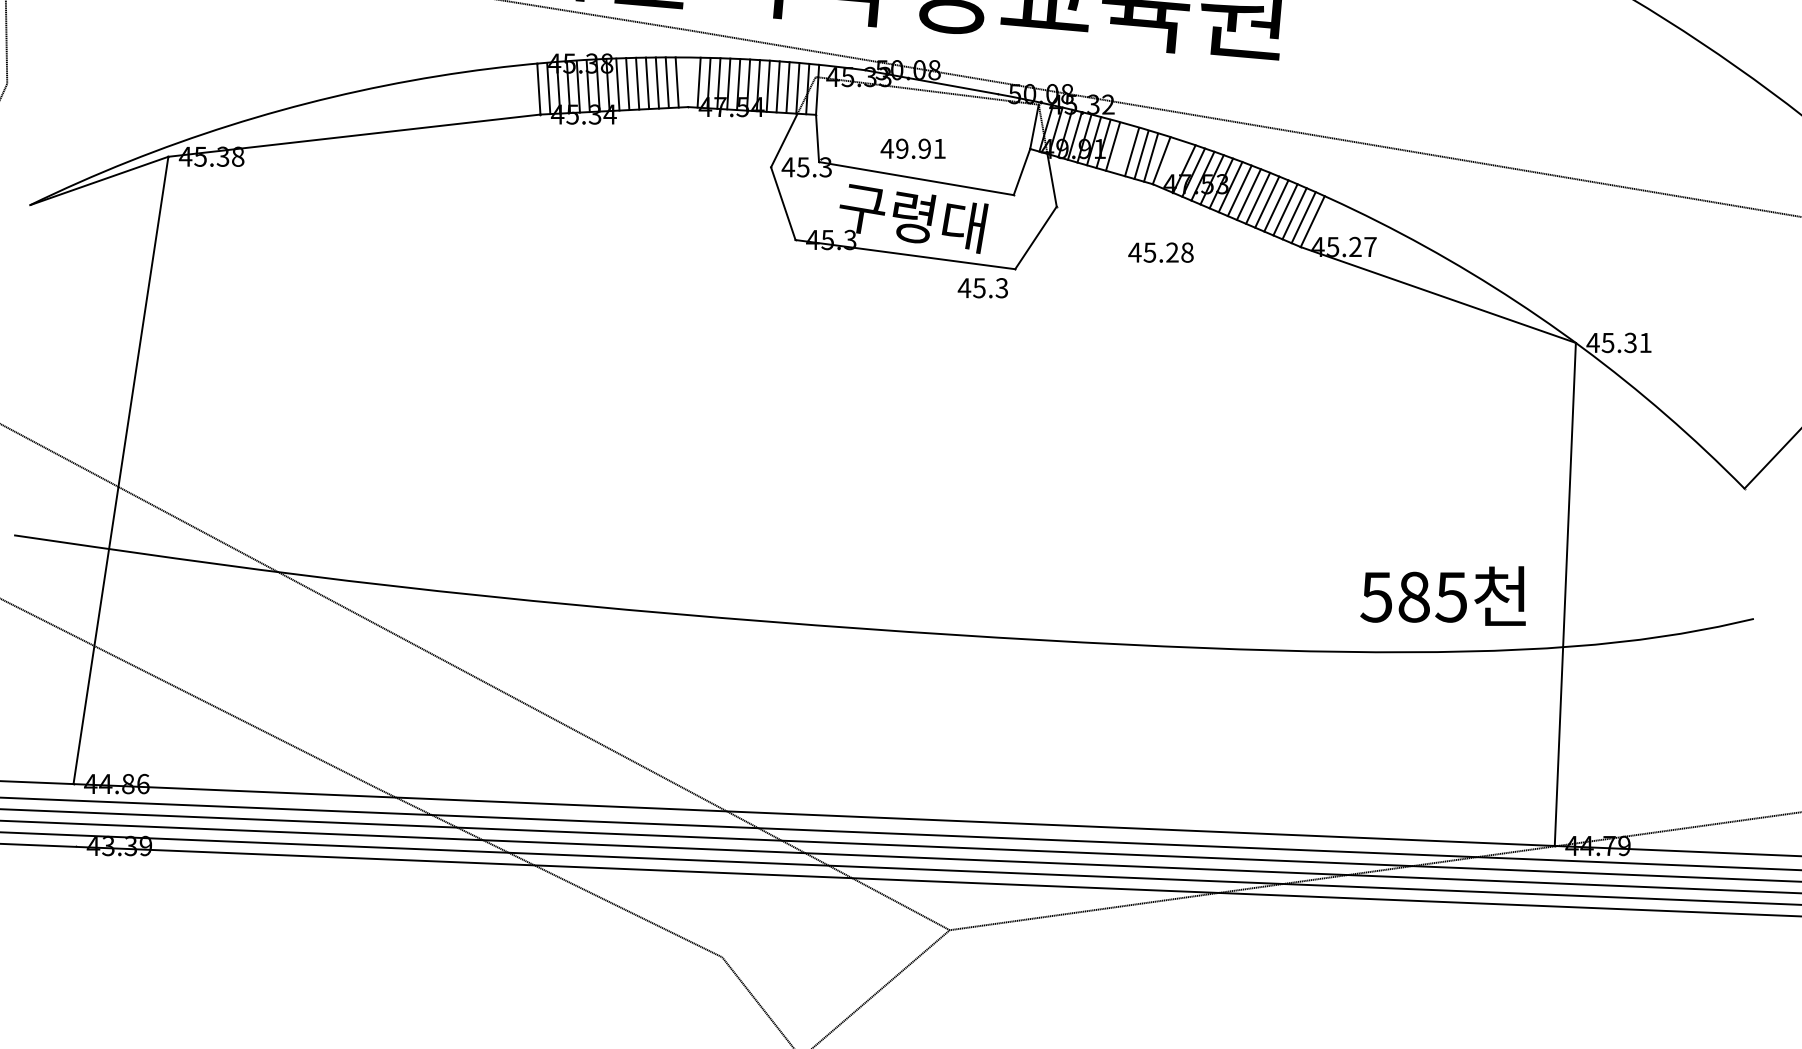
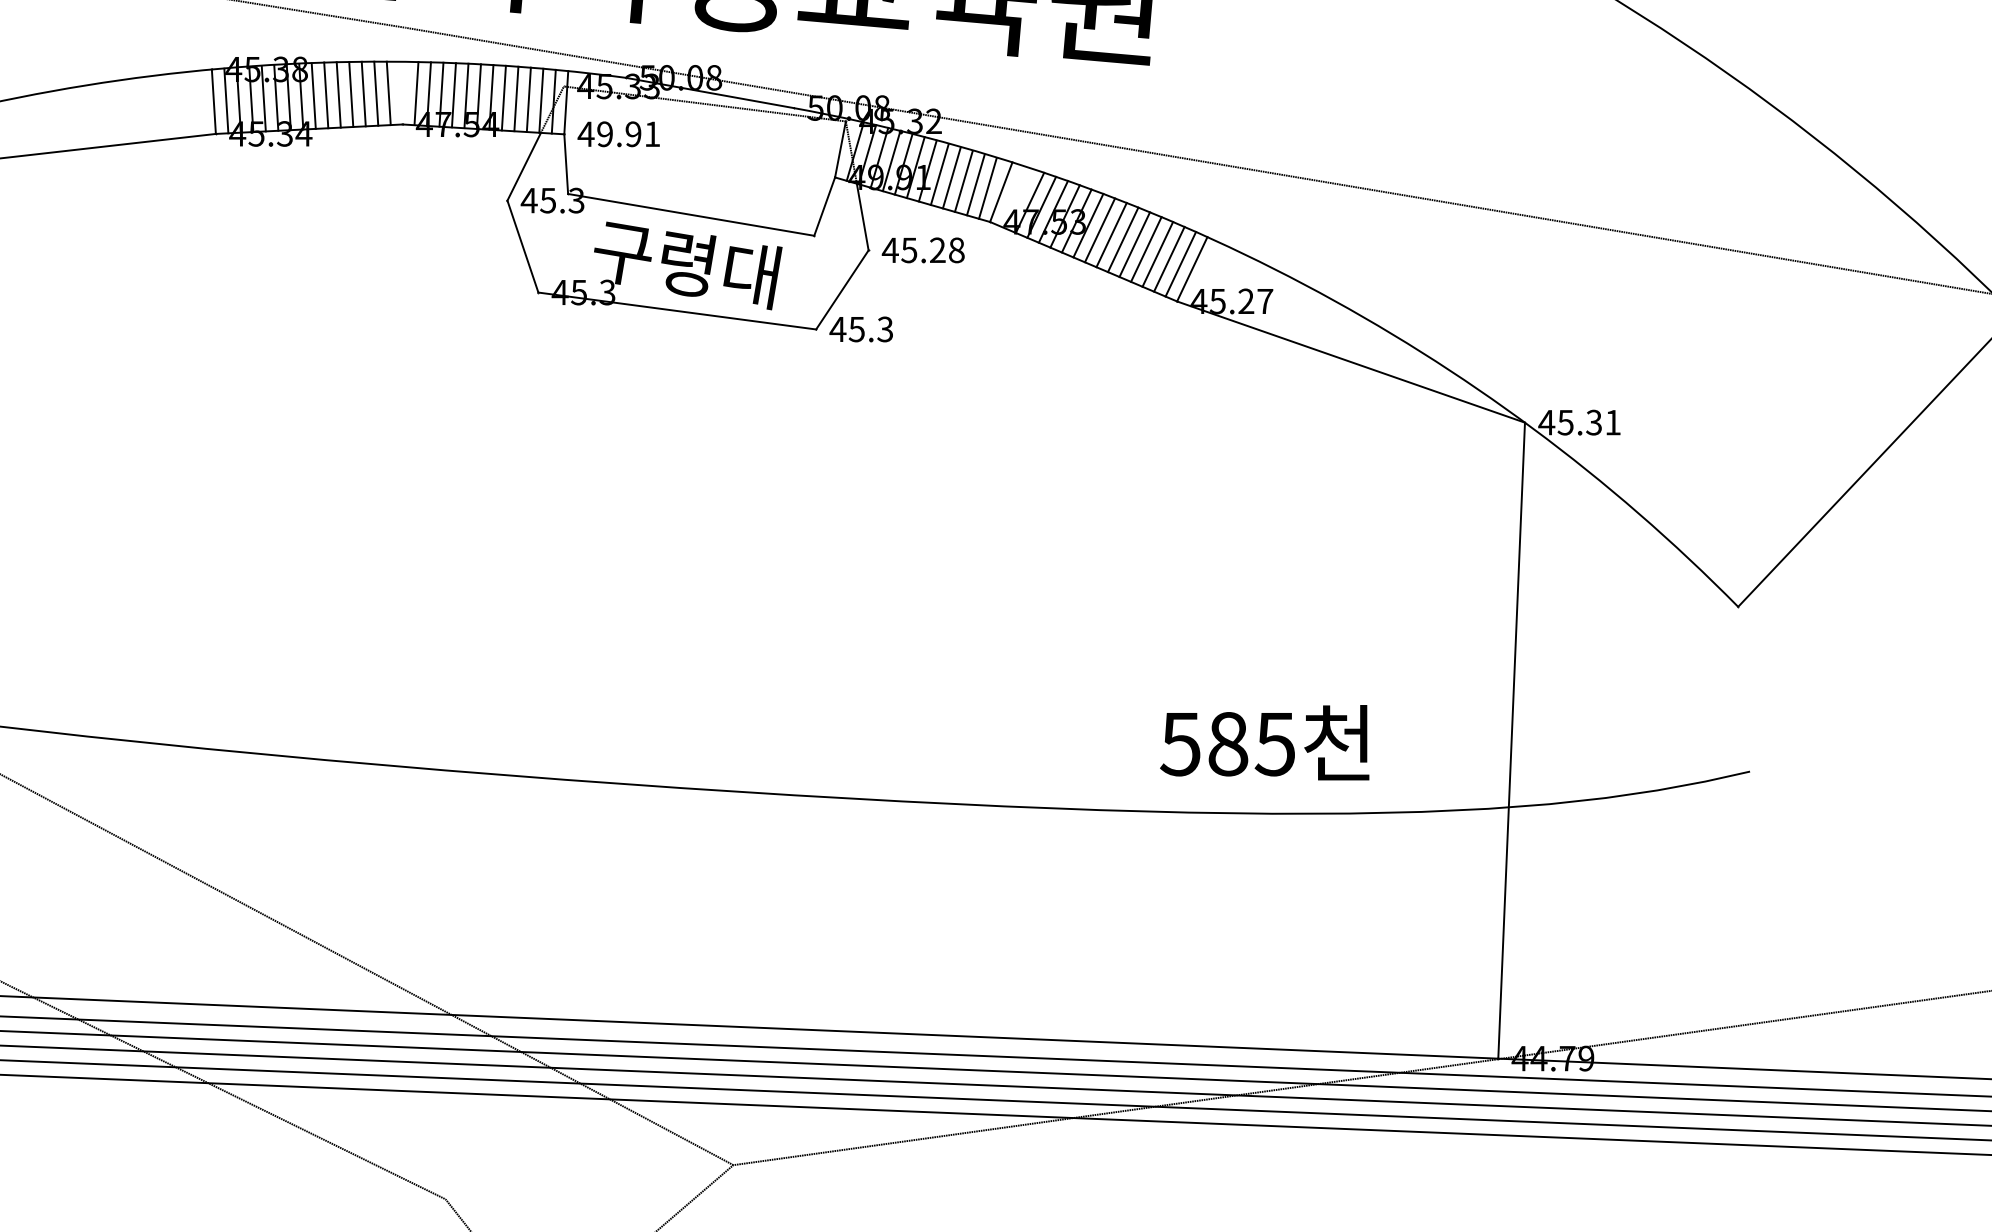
text: (912, 148) -> (617, 133), moved
line: (1122, 149) -> (951, 178), added
text: (1160, 252) -> (922, 250), moved
text: (982, 288) -> (860, 329), moved
text: (1442, 595) -> (1264, 741), moved

